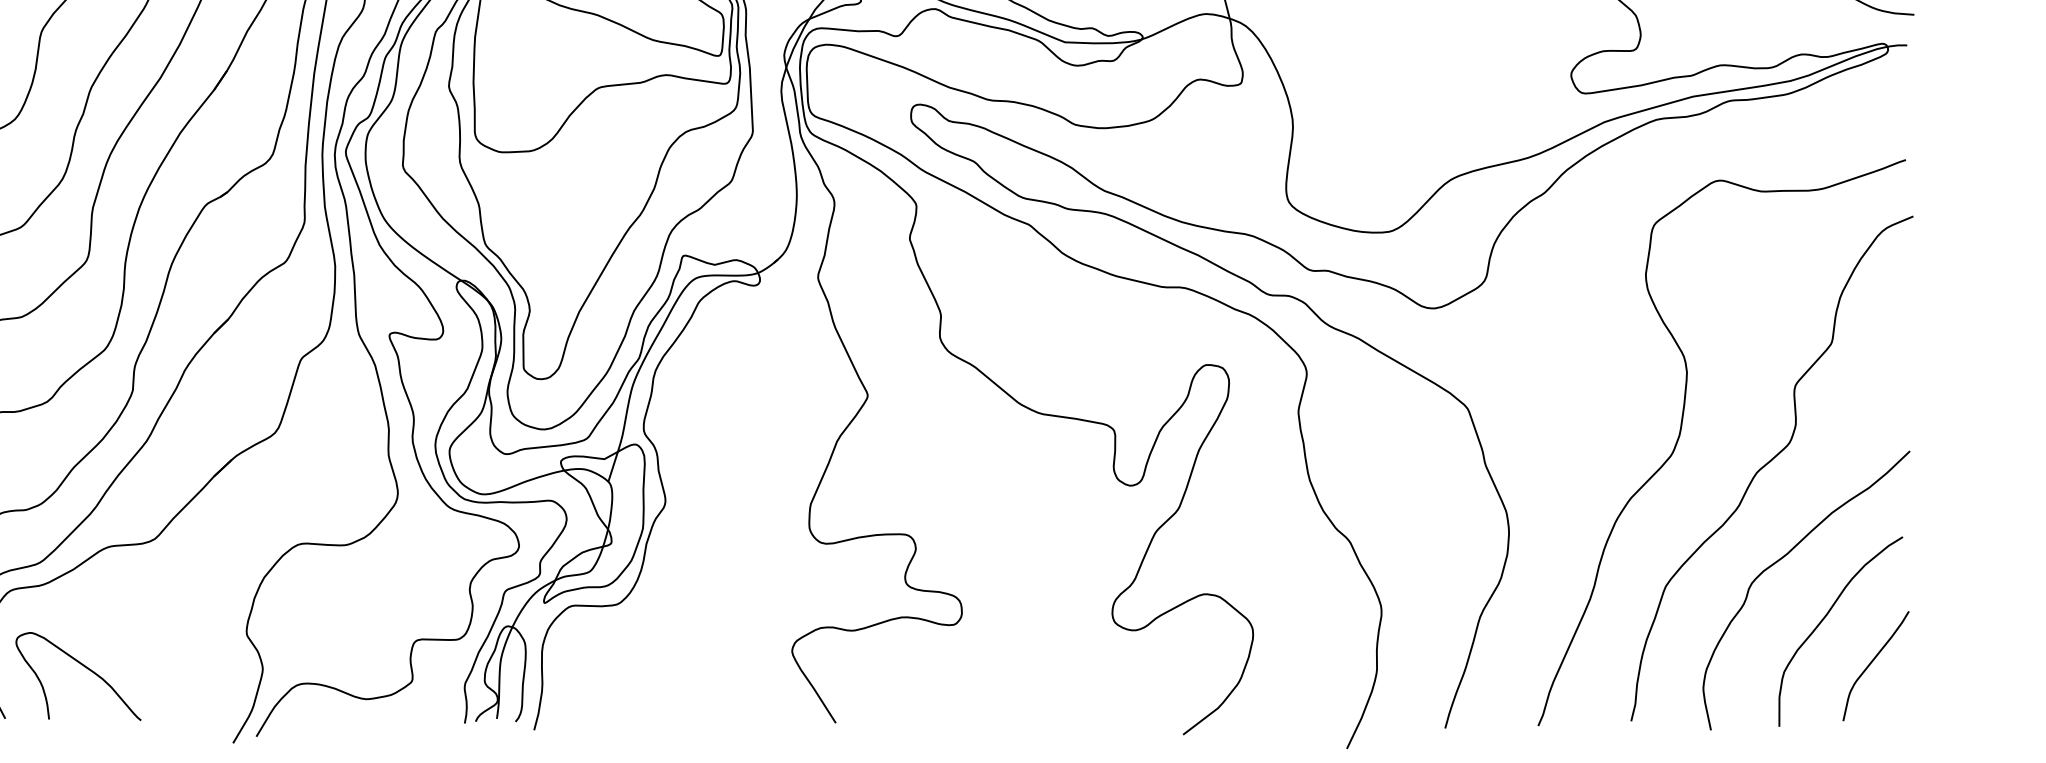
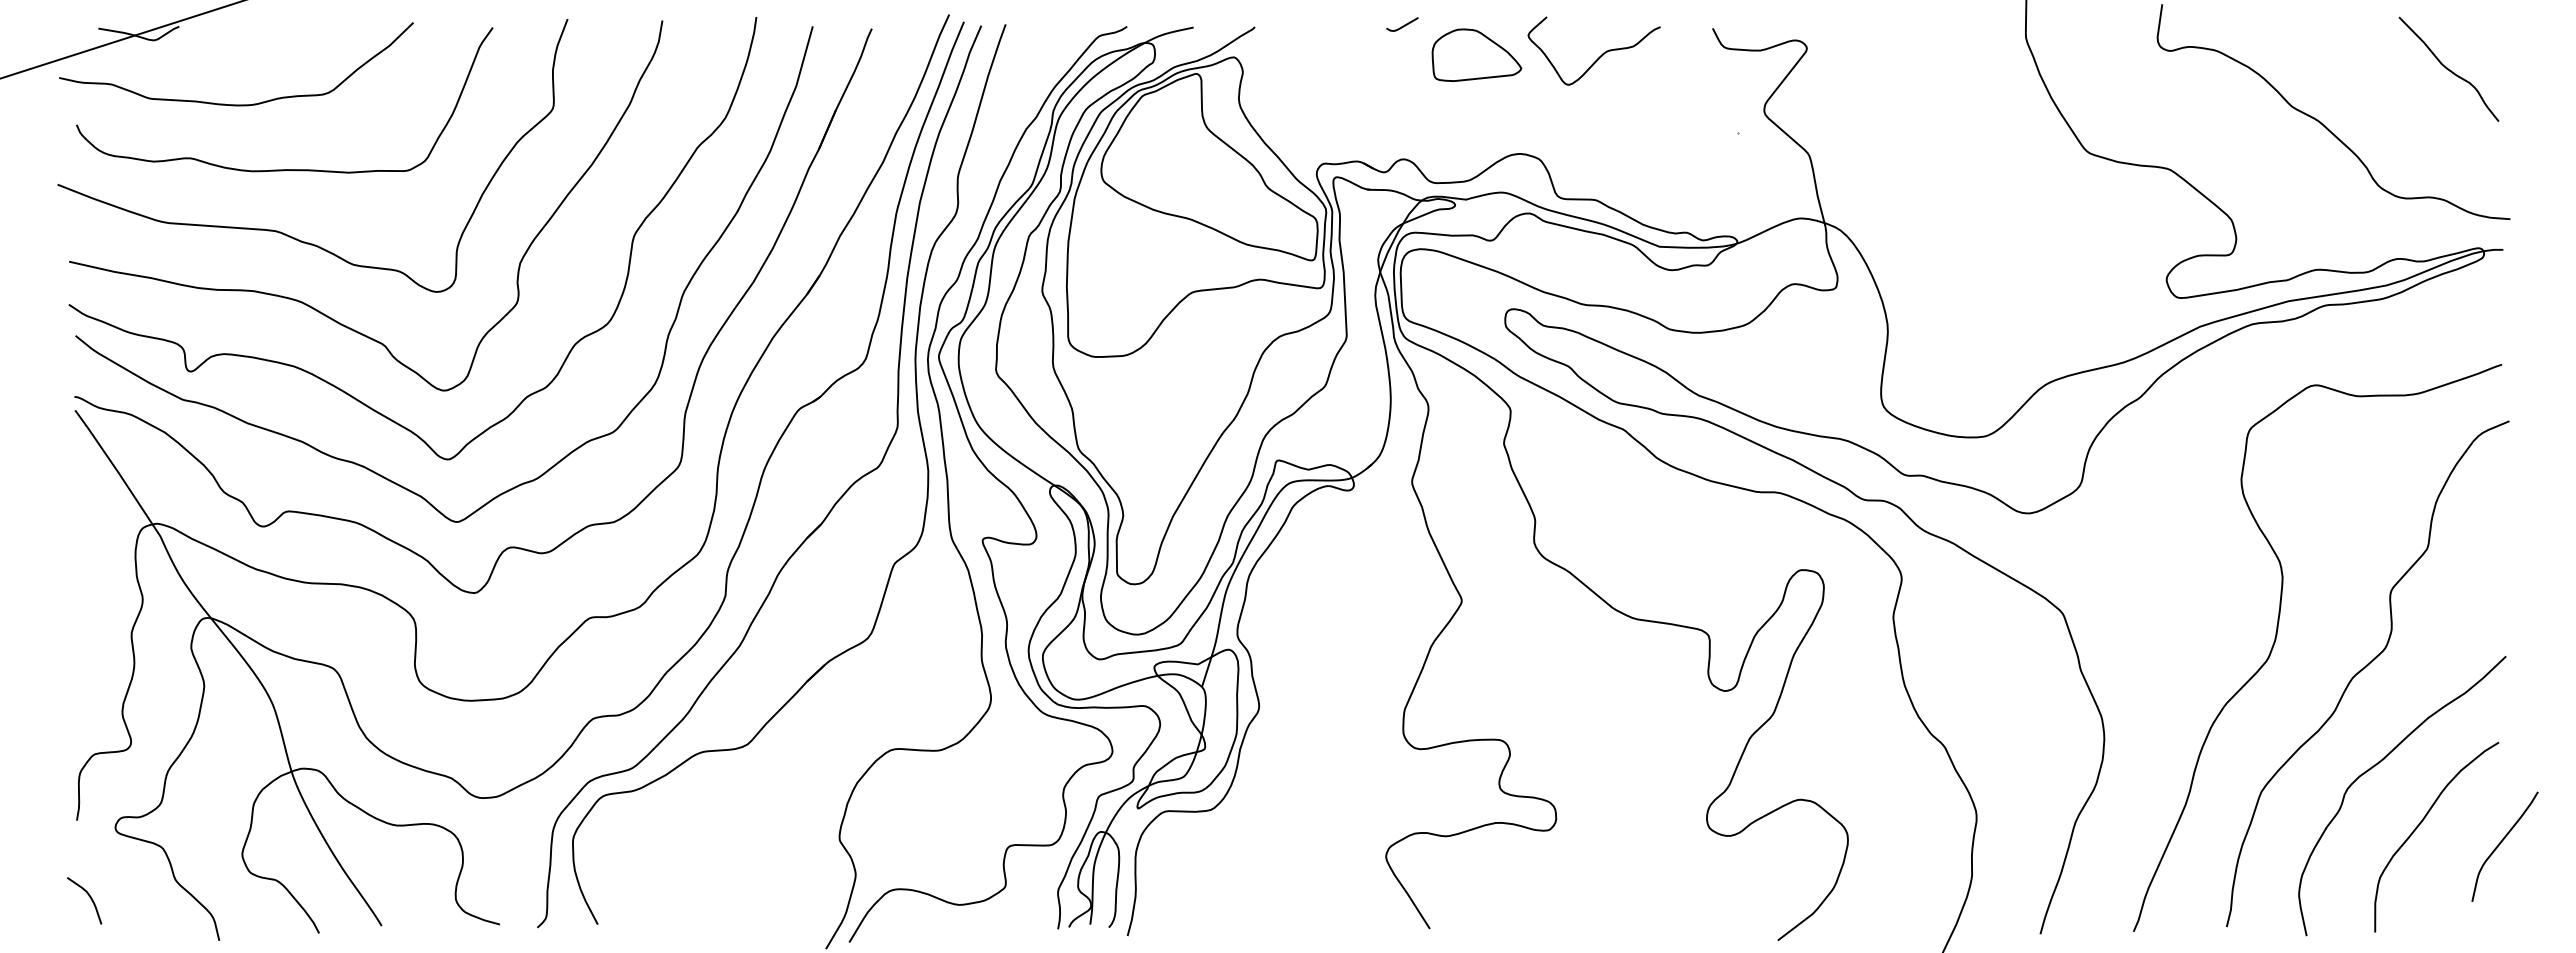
curve: (1872, 662) -> (2501, 843), moved
curve: (84, 667) -> (677, 873), removed

